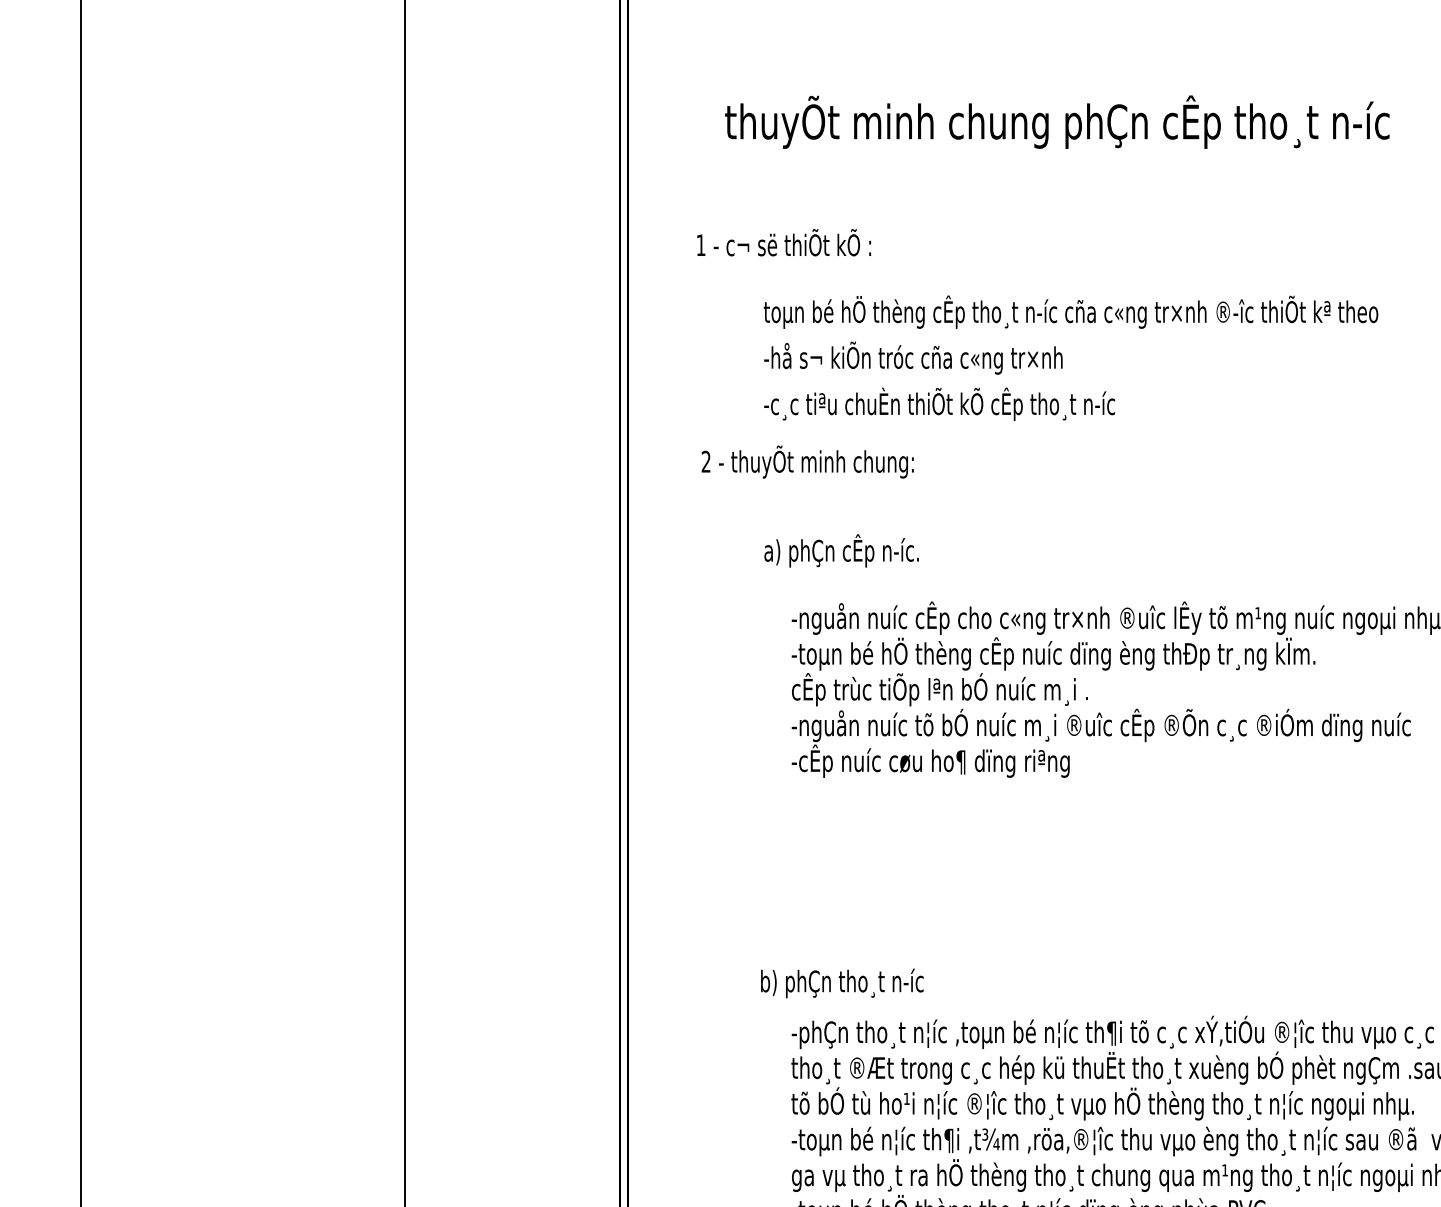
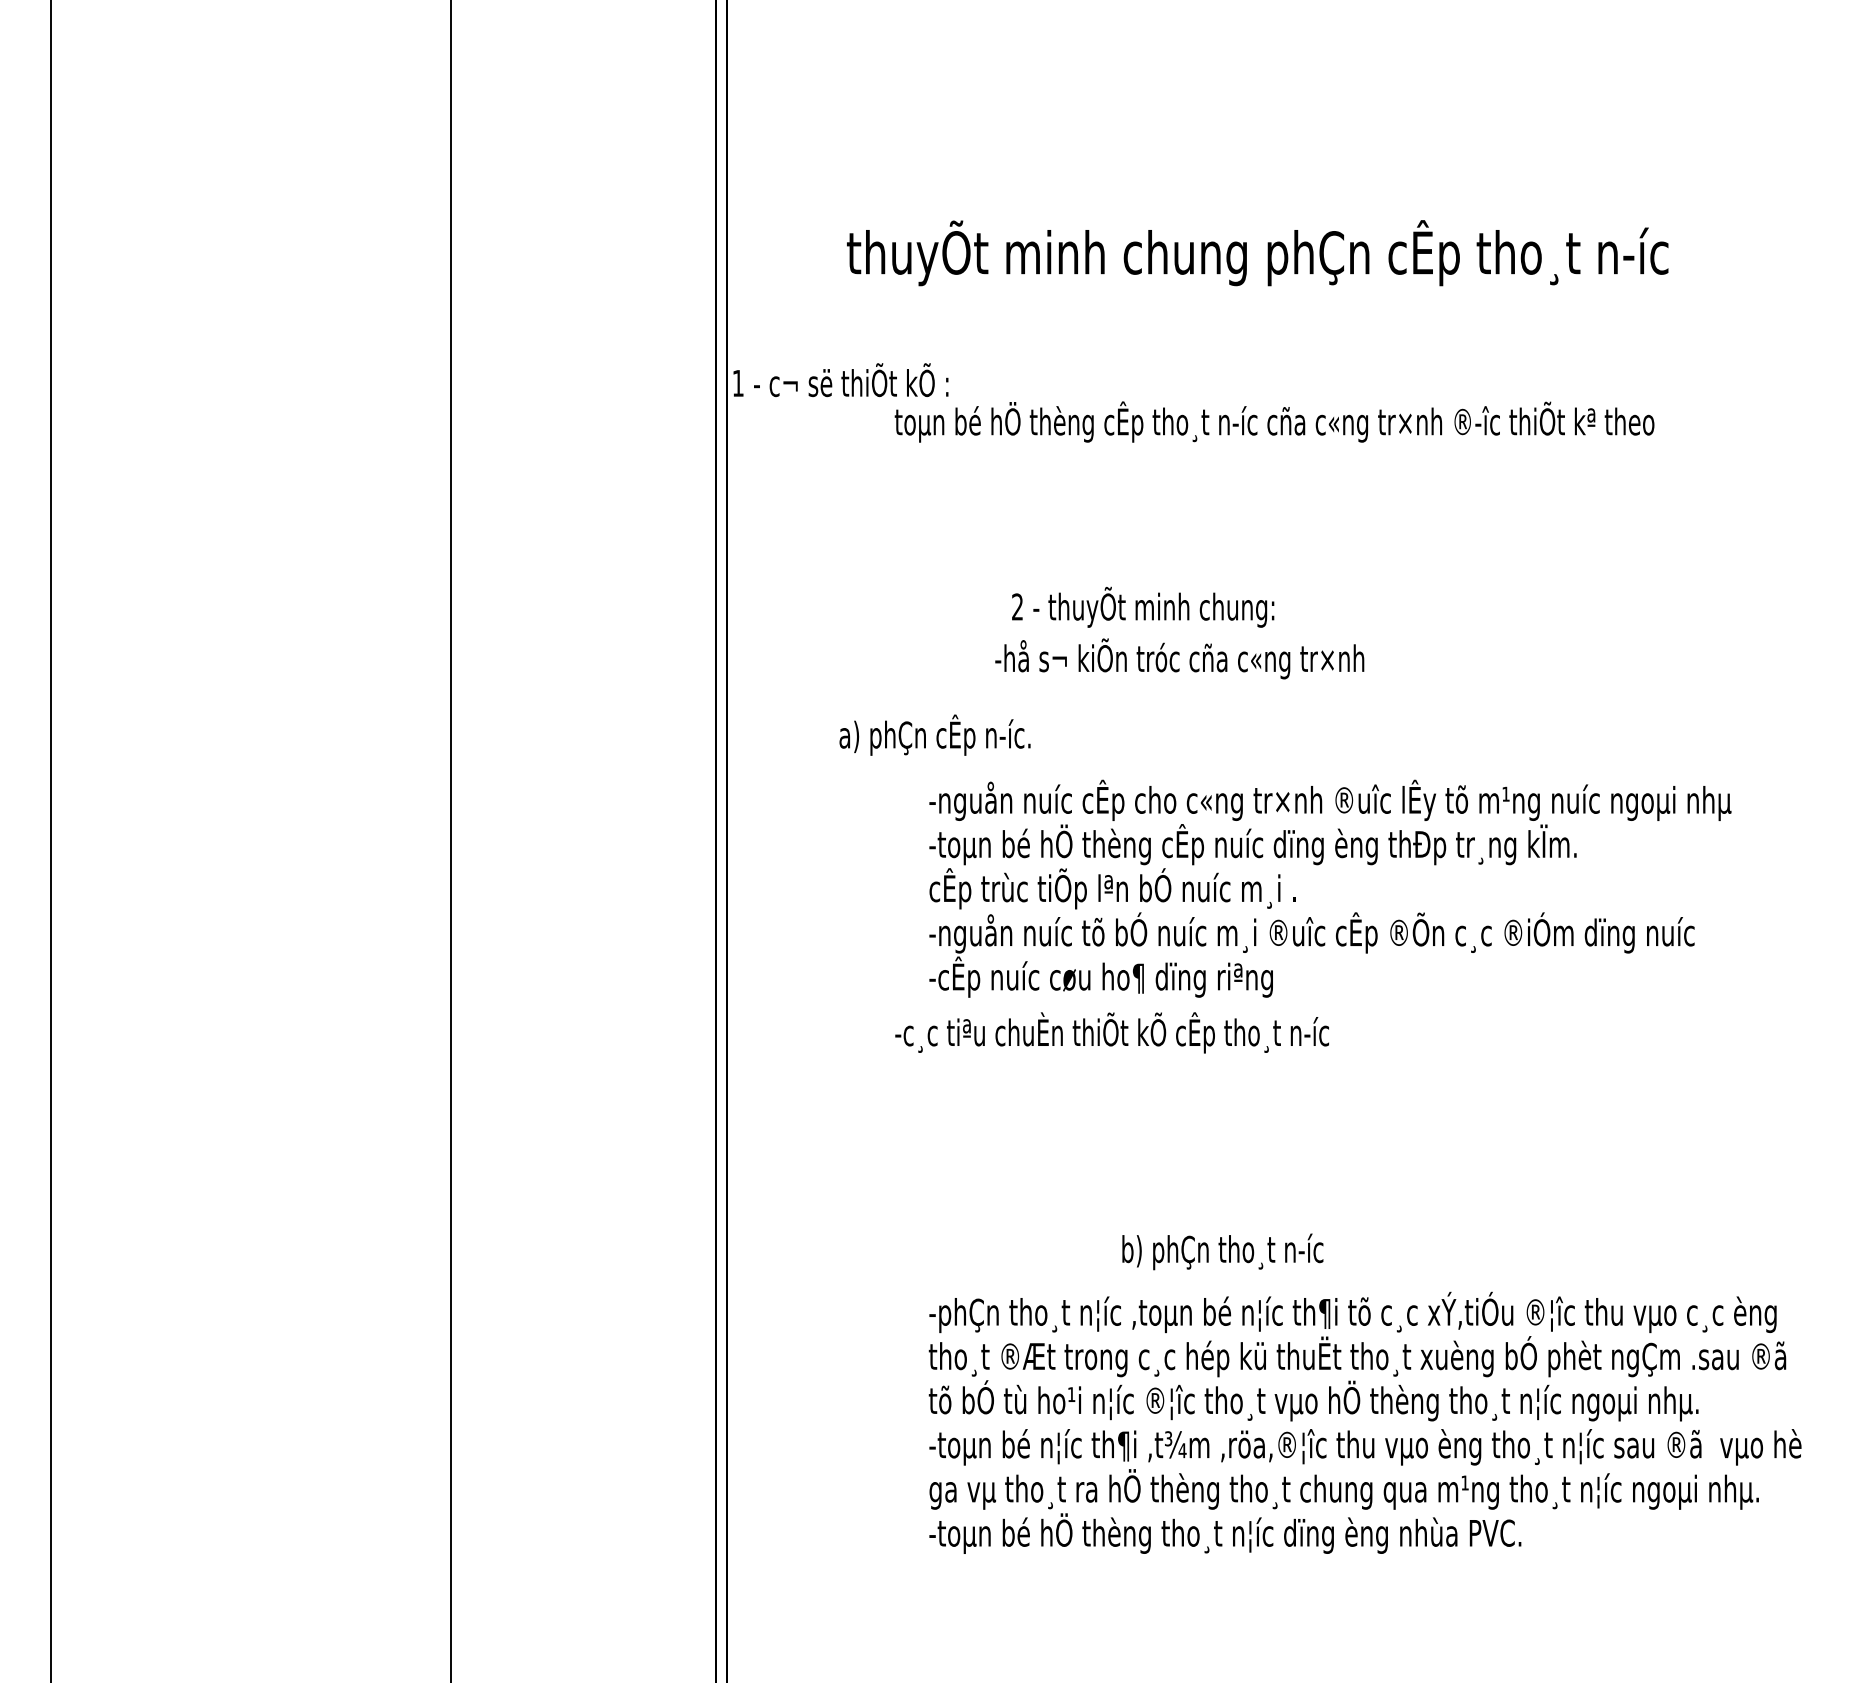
text: (1057, 122) -> (1257, 253), moved
text: (783, 242) -> (840, 380), moved
text: (913, 357) -> (1179, 658), moved
text: (939, 403) -> (1111, 1032), moved
text: (808, 461) -> (1143, 606), moved
text: (841, 550) -> (934, 734), moved
text: (842, 983) -> (1222, 1251), moved

